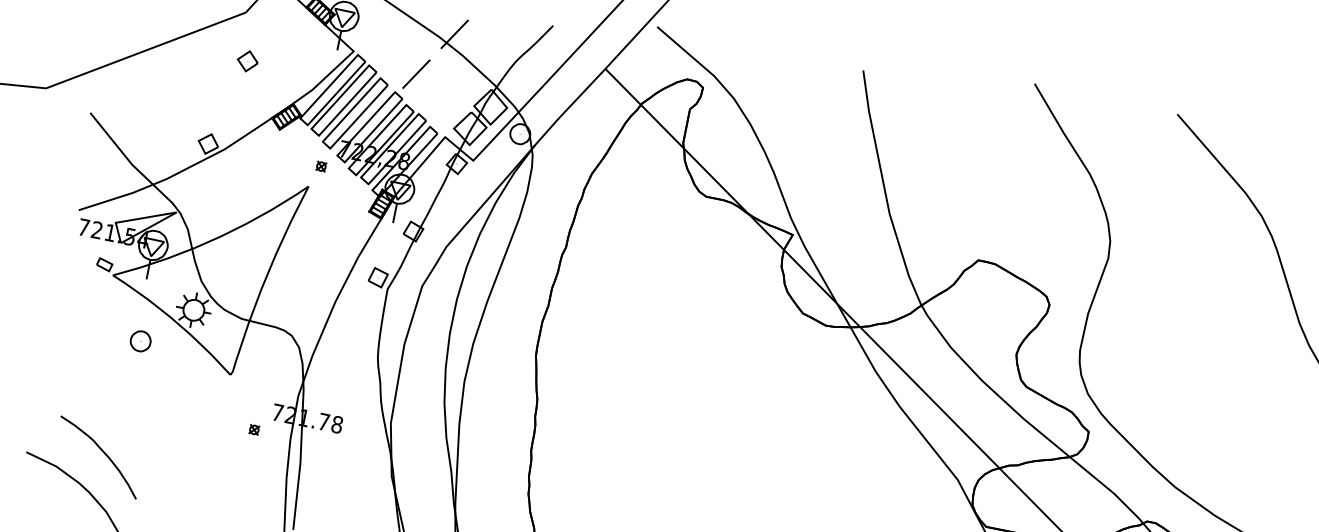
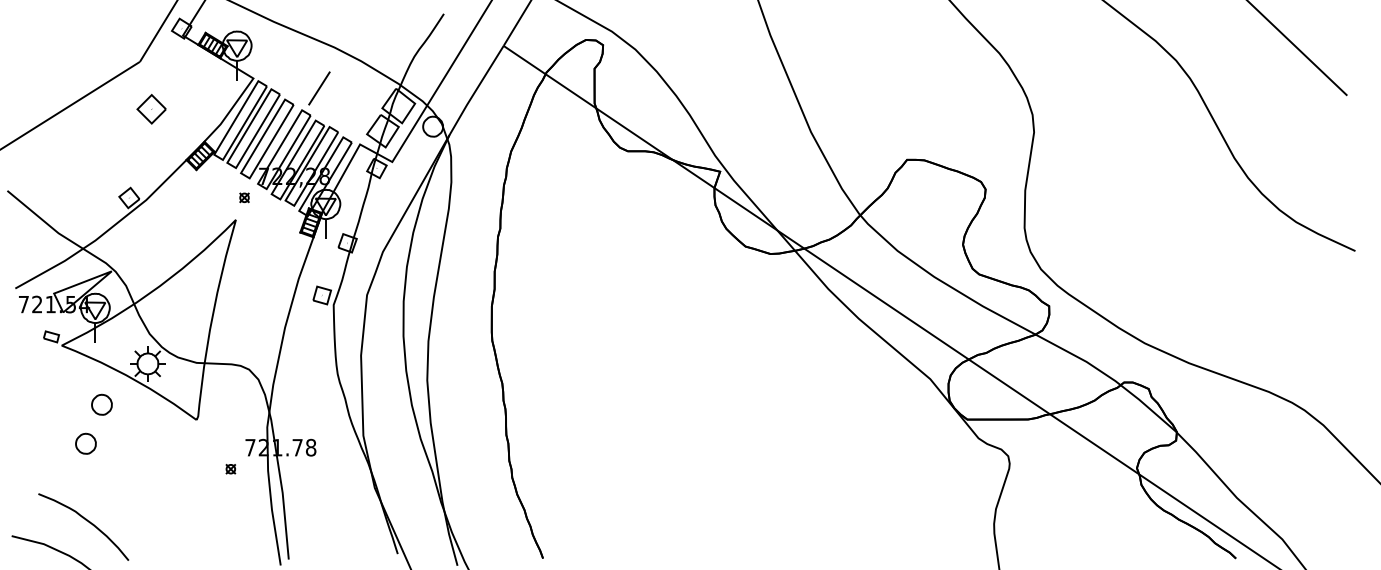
line: (454, 33) -> (348, 41), removed
part: (247, 60) -> (151, 108), size x1.4
part: (116, 375) -> (85, 443), added

